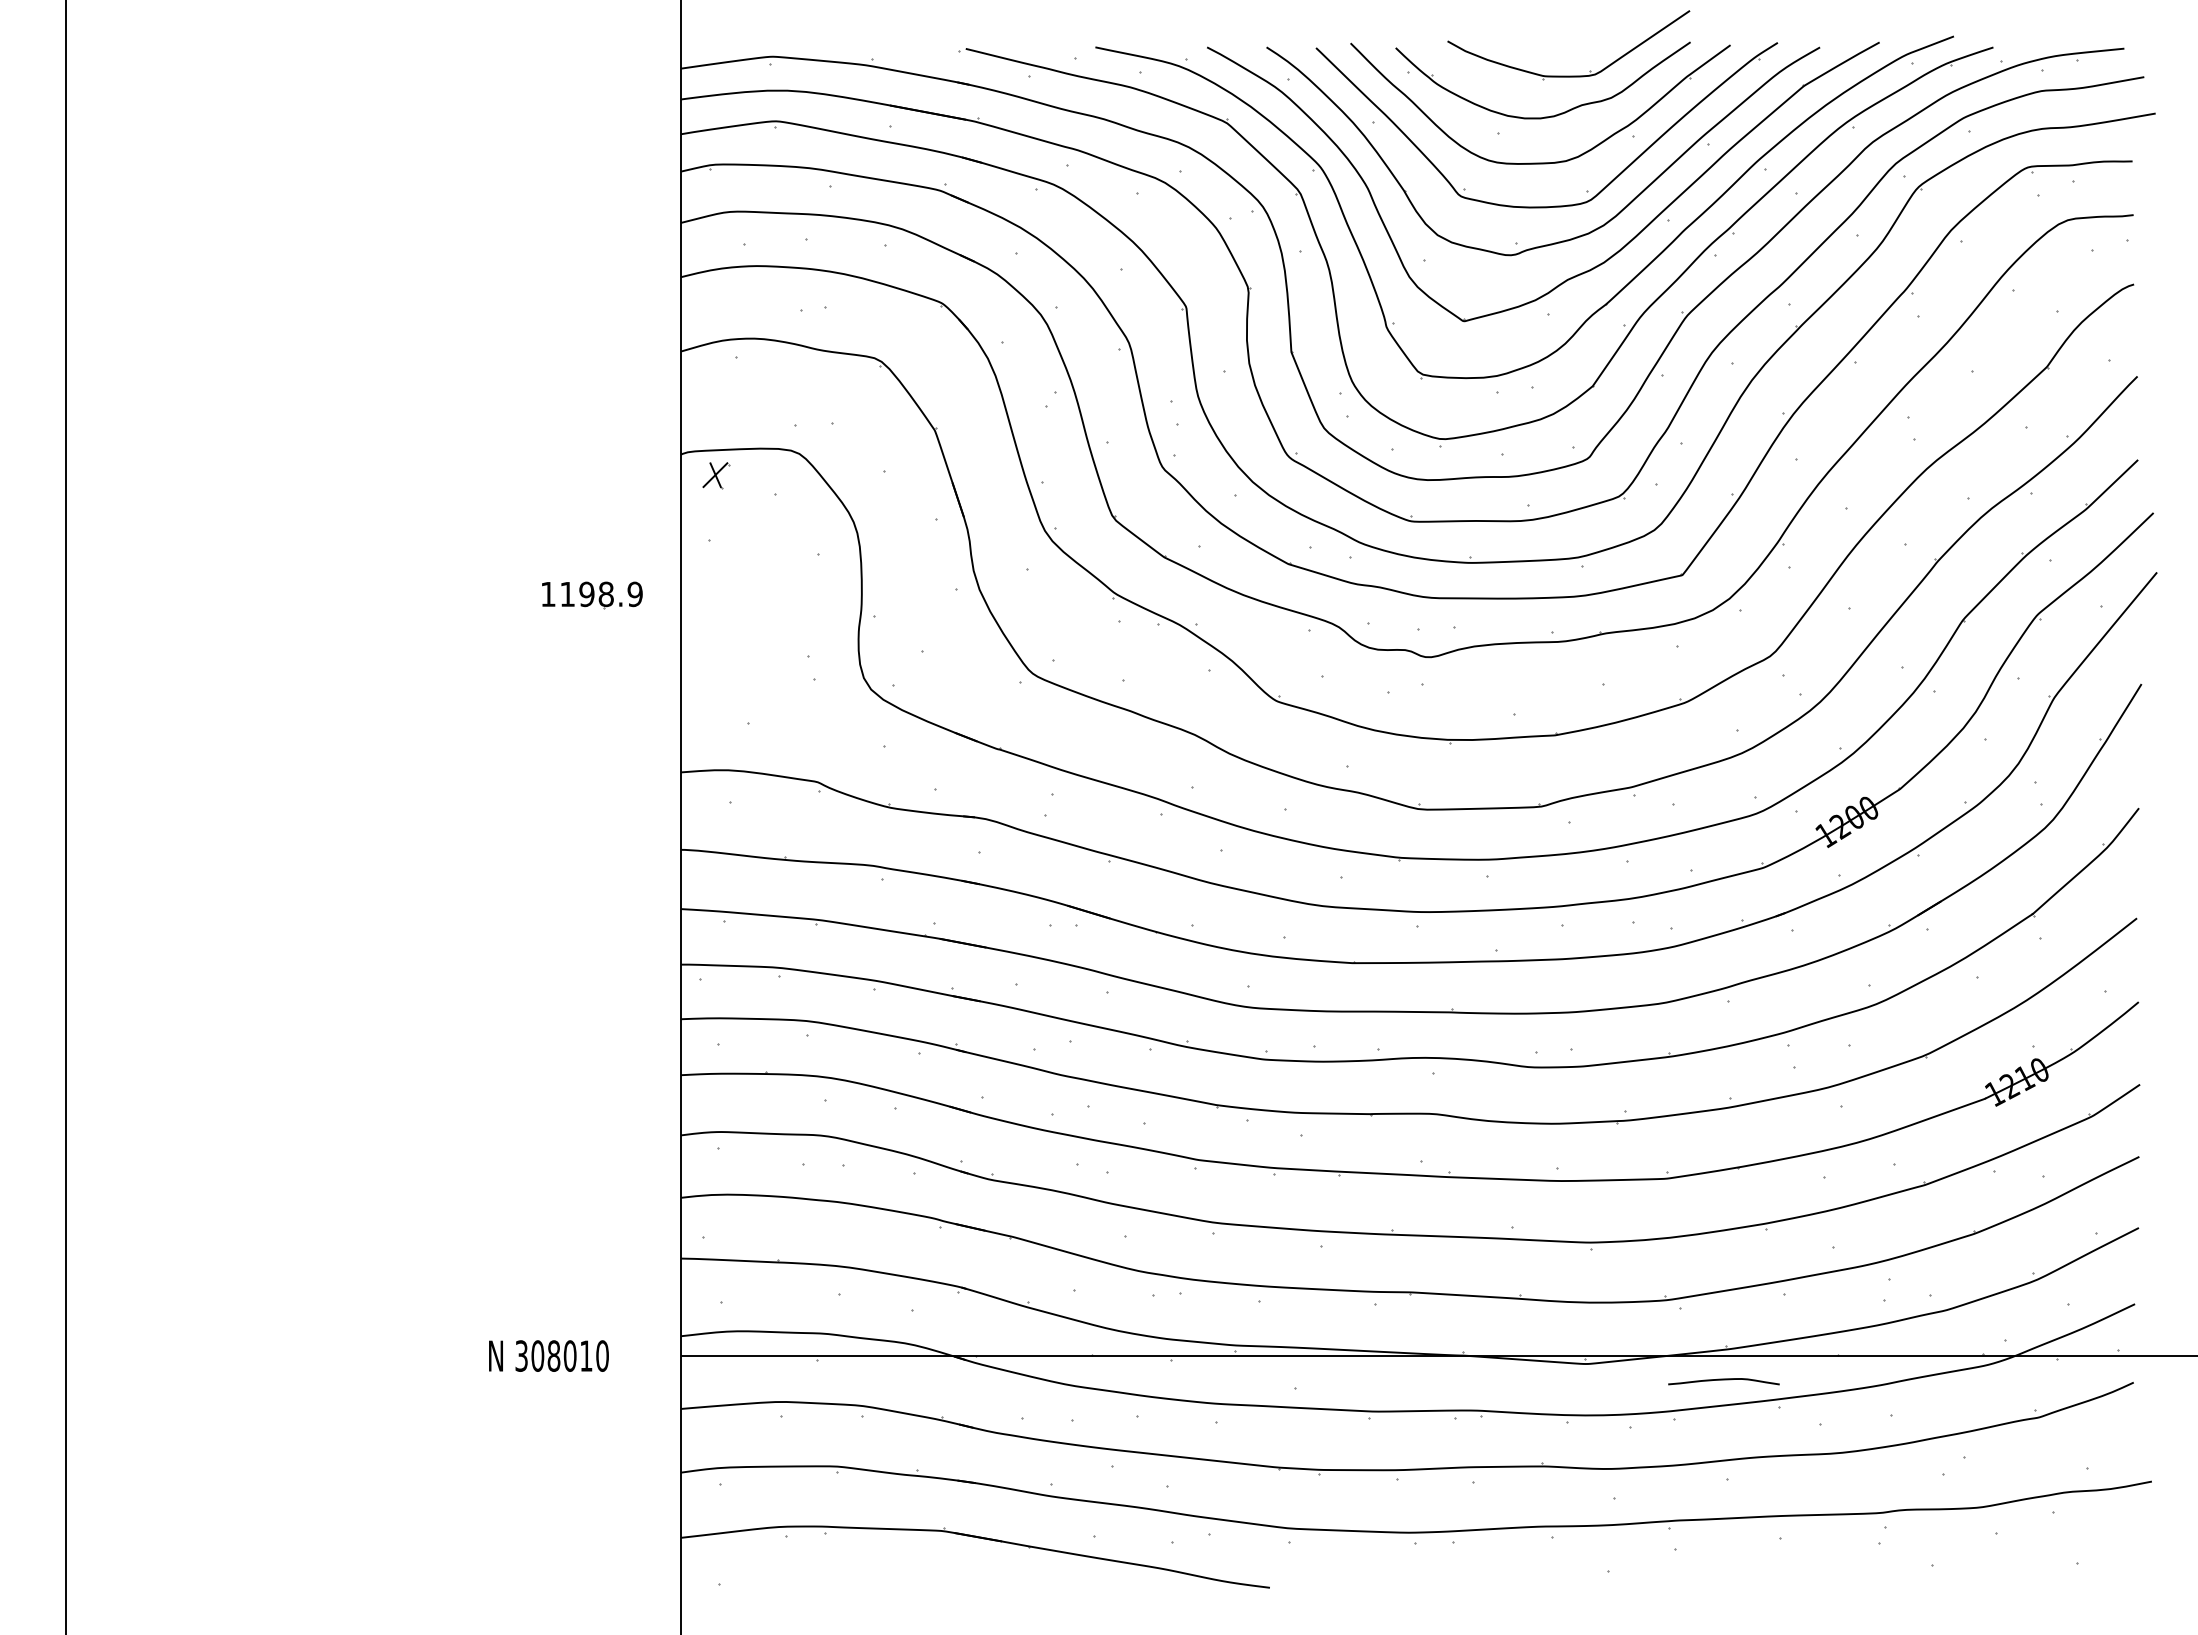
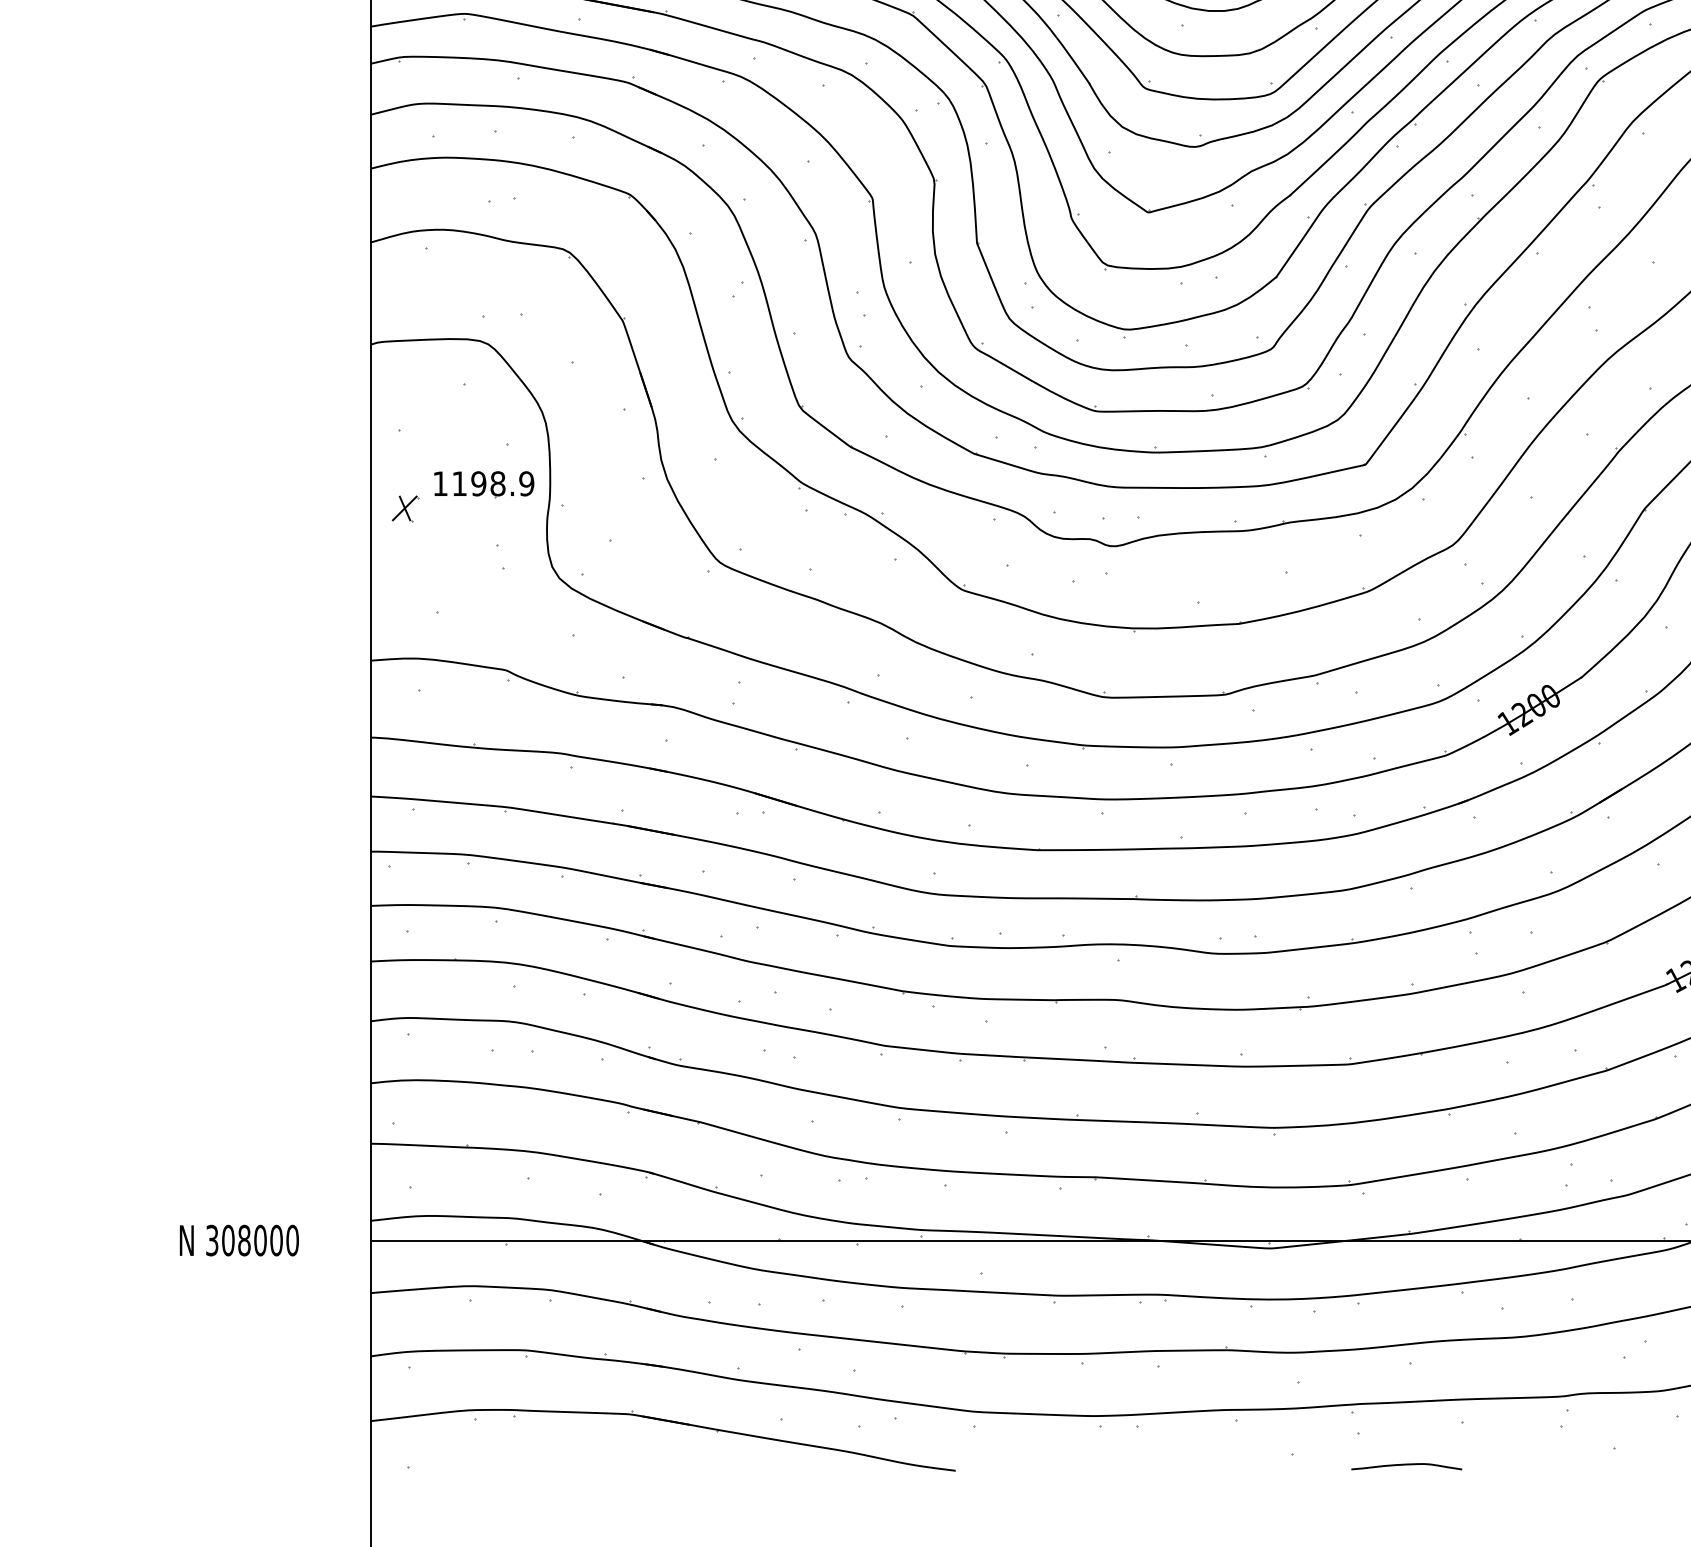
part: (716, 475) -> (405, 508), moved
part: (592, 595) -> (484, 484), moved
text: (586, 1355) -> (276, 1240), 308010 -> 308000
curve: (1723, 1380) -> (1406, 1465), moved

